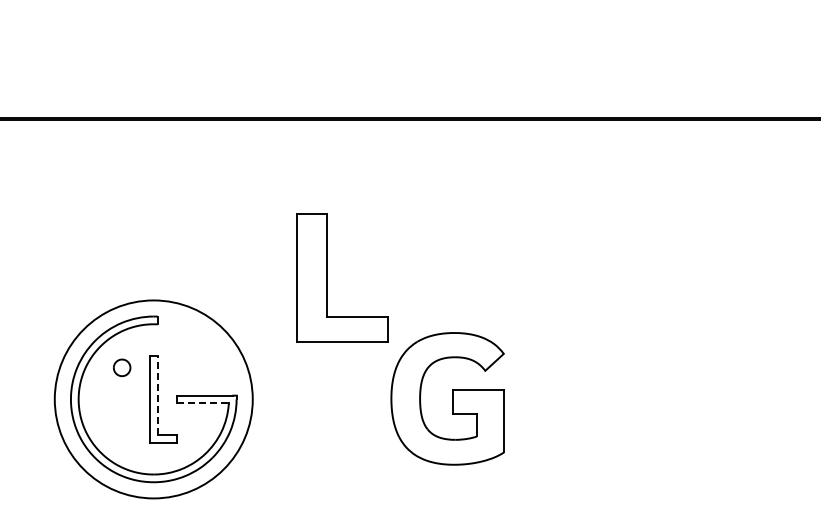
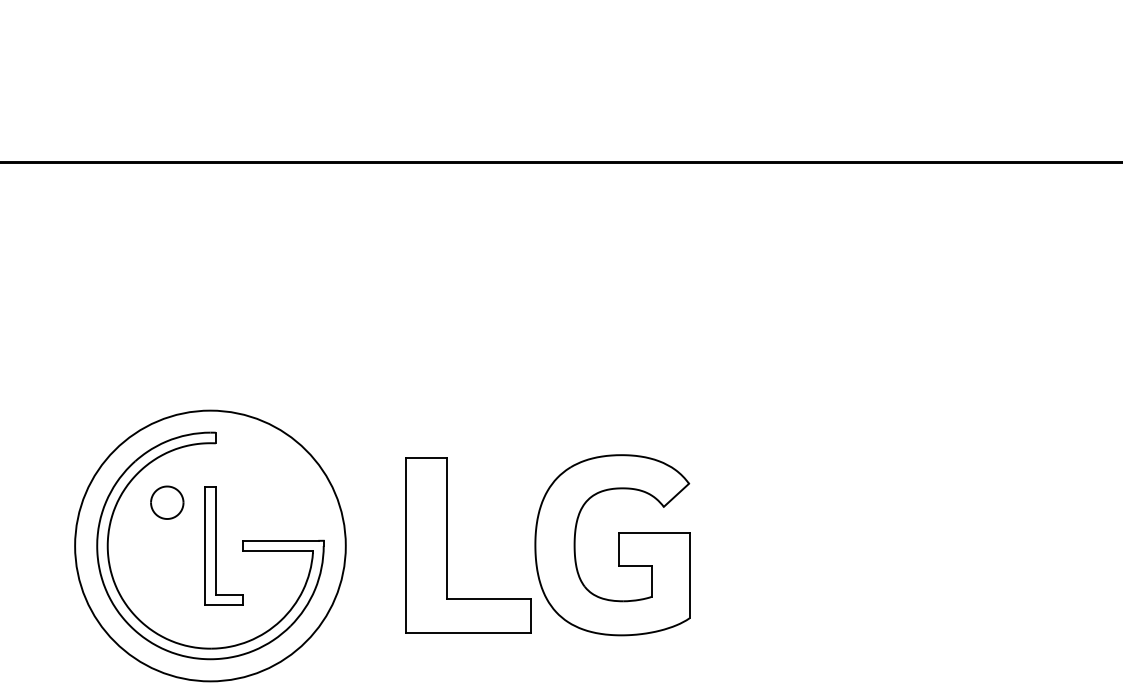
part: (327, 277) -> (448, 544), moved
part: (121, 367) -> (166, 502), size x1.43
line: (157, 395) -> (215, 540), dashed -> solid
line: (203, 403) -> (278, 551), dashed -> solid

